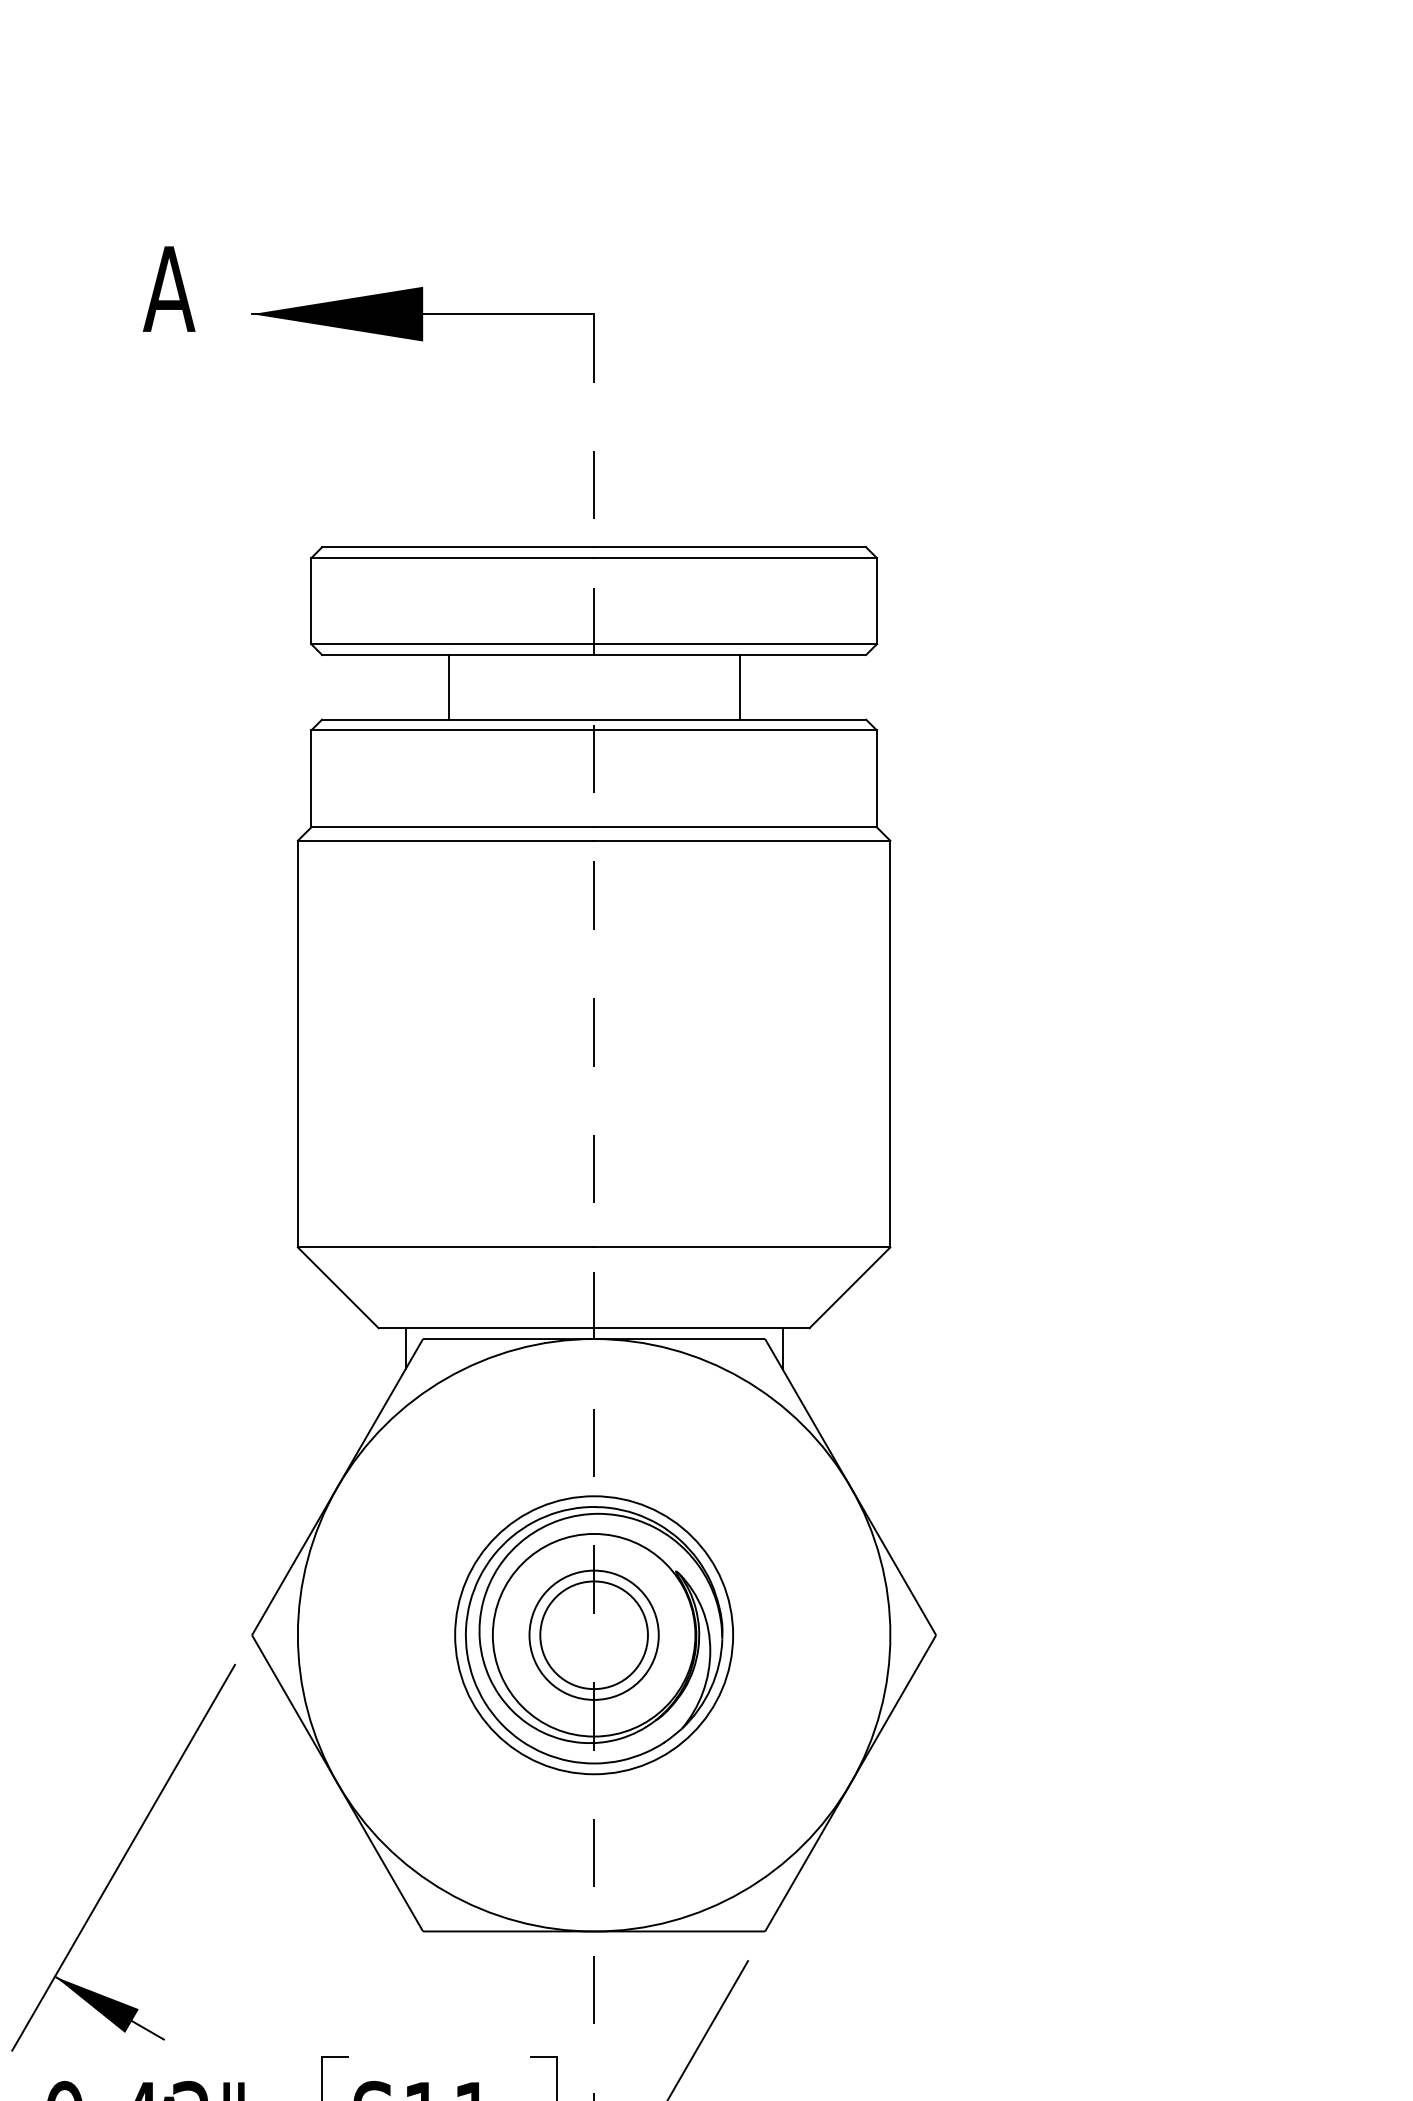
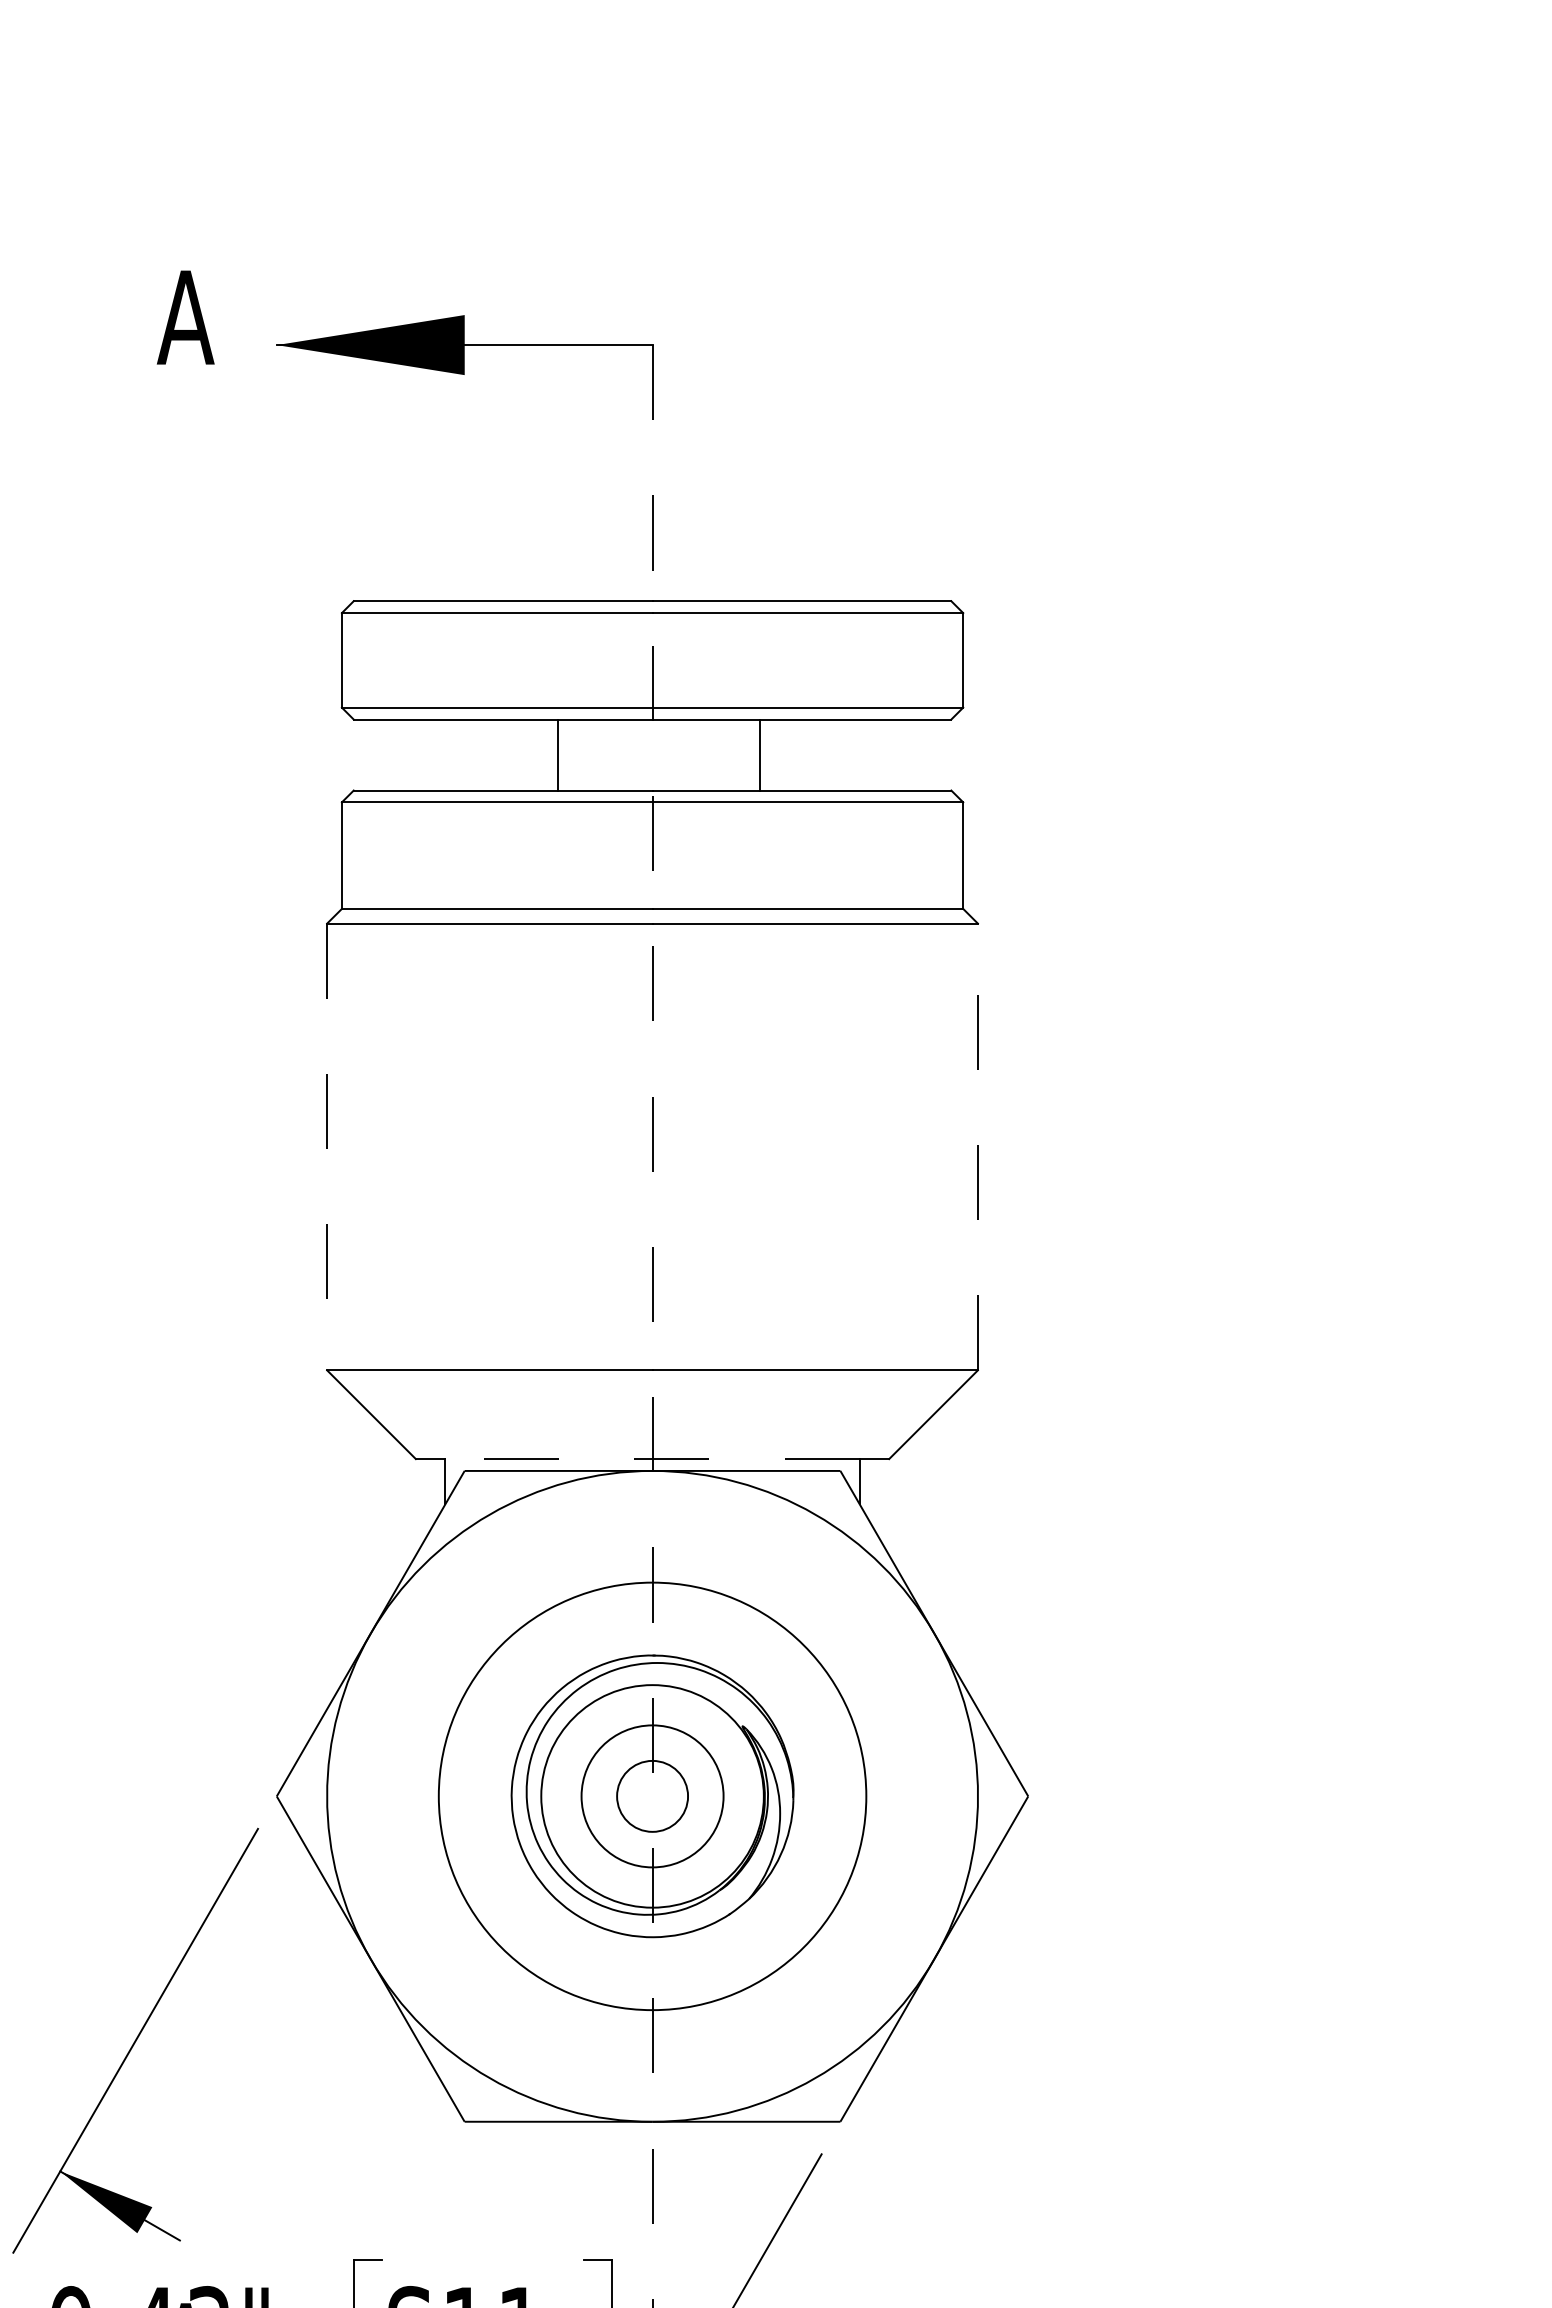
line: (448, 686) -> (557, 754), moved
line: (739, 686) -> (760, 754), moved
line: (889, 1043) -> (977, 1146), solid -> dashed
line: (298, 1044) -> (327, 1147), solid -> dashed
line: (594, 1328) -> (652, 1459), solid -> dashed
circle: (594, 1635) -> (652, 1796), size x0.6
circle: (594, 1635) -> (652, 1796), size x1.4

